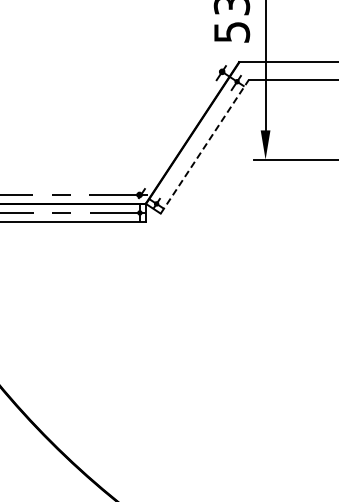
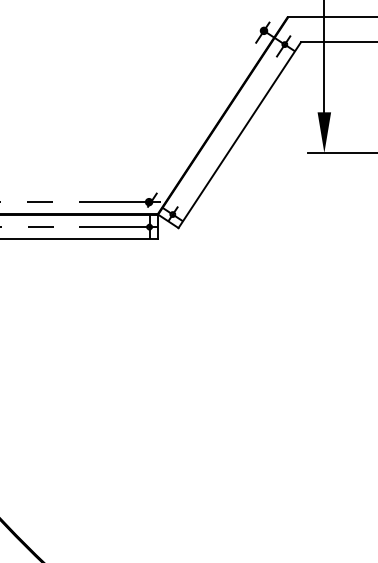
line: (204, 146) -> (239, 134), dashed -> solid

